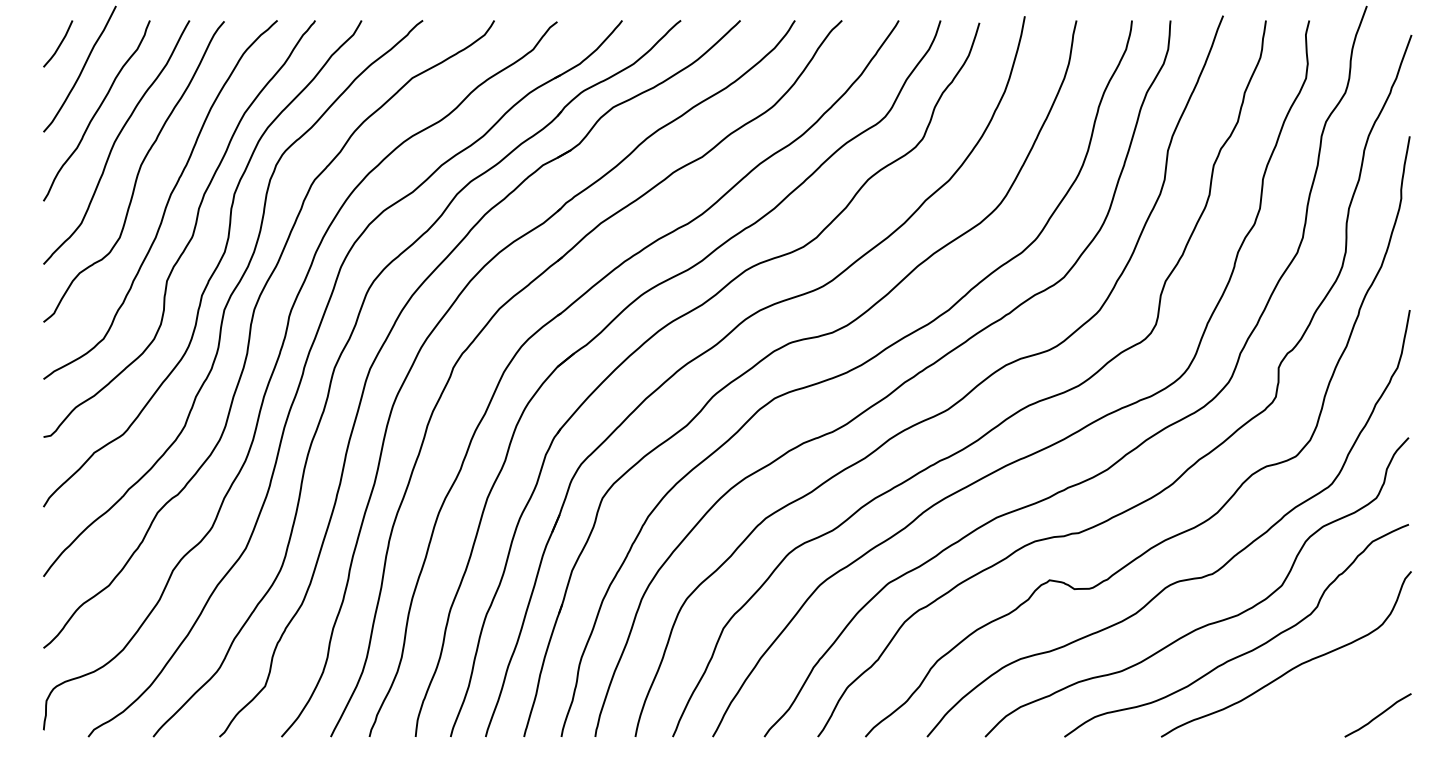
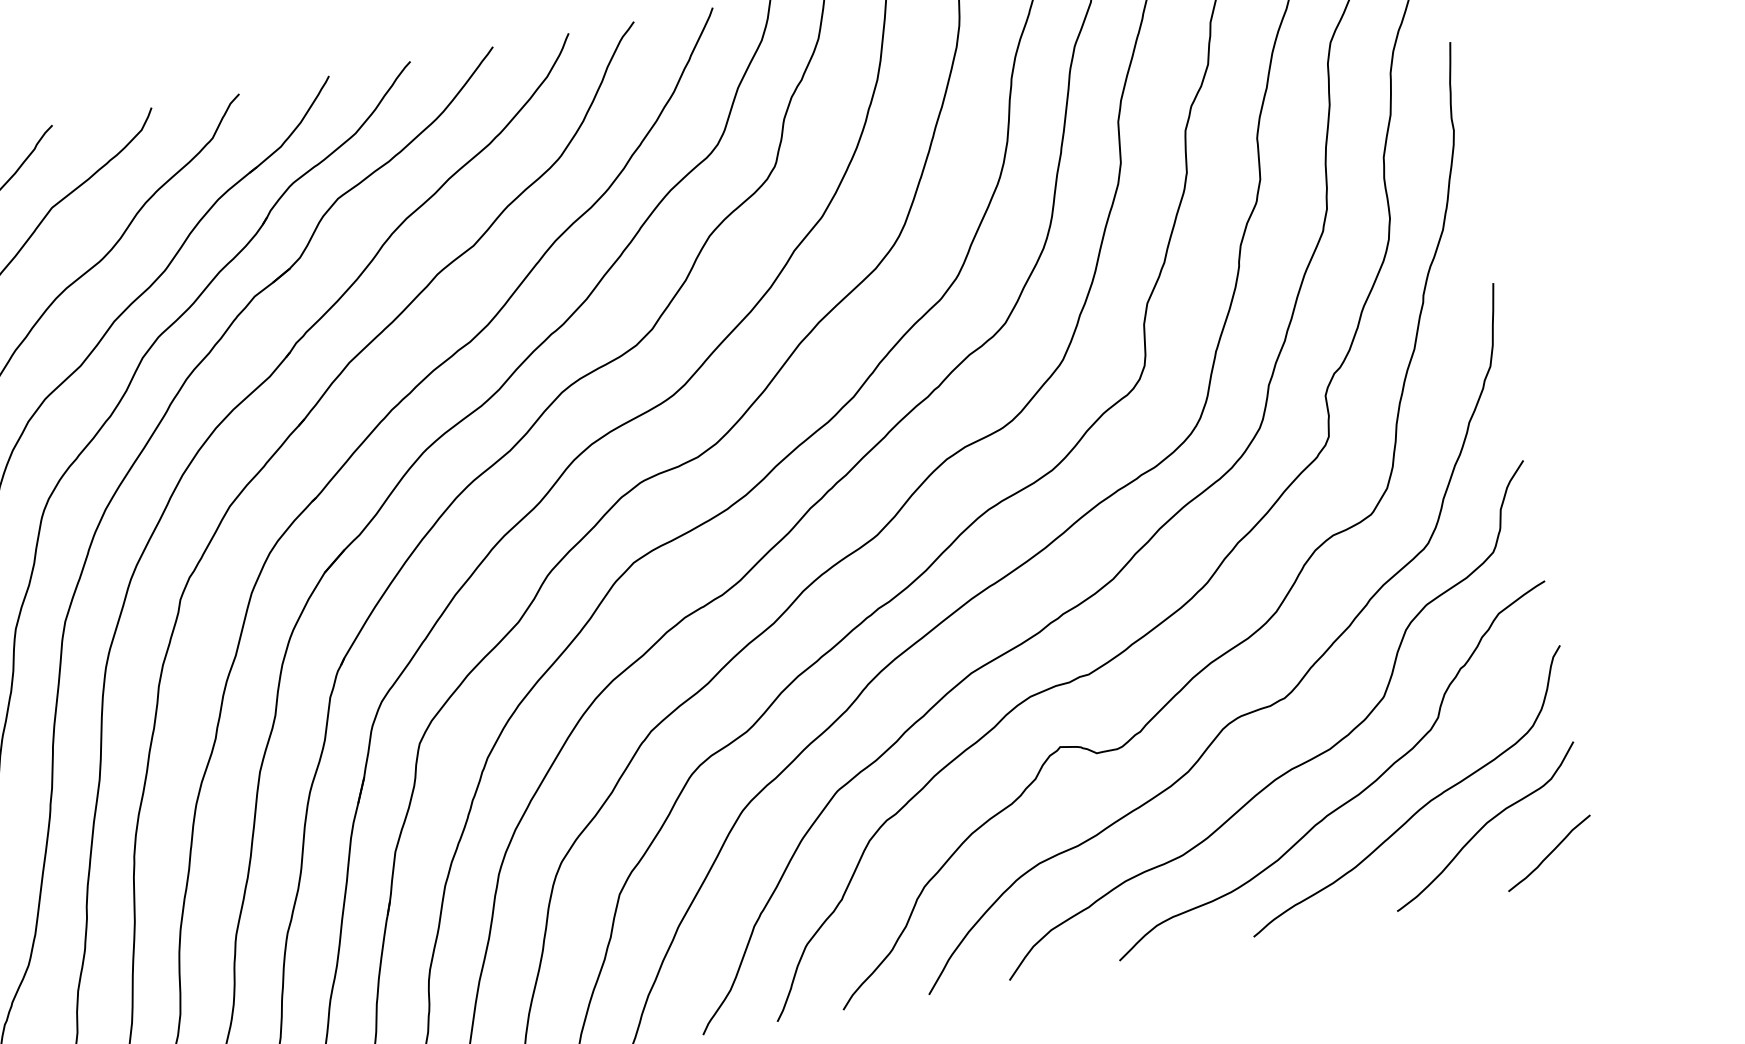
curve: (1336, 688) -> (1485, 826), added

